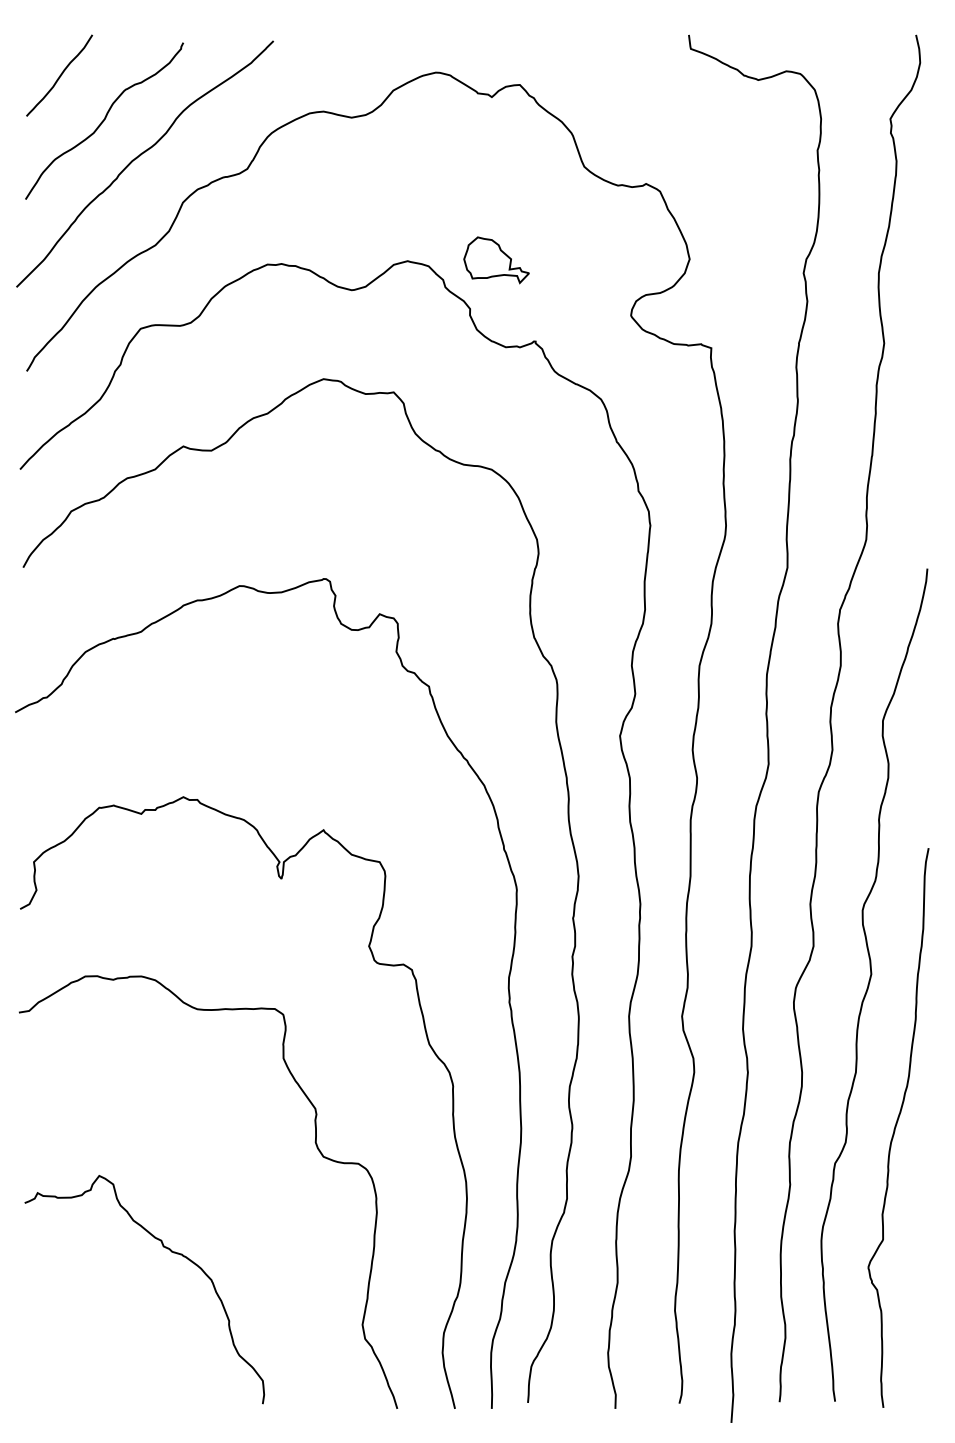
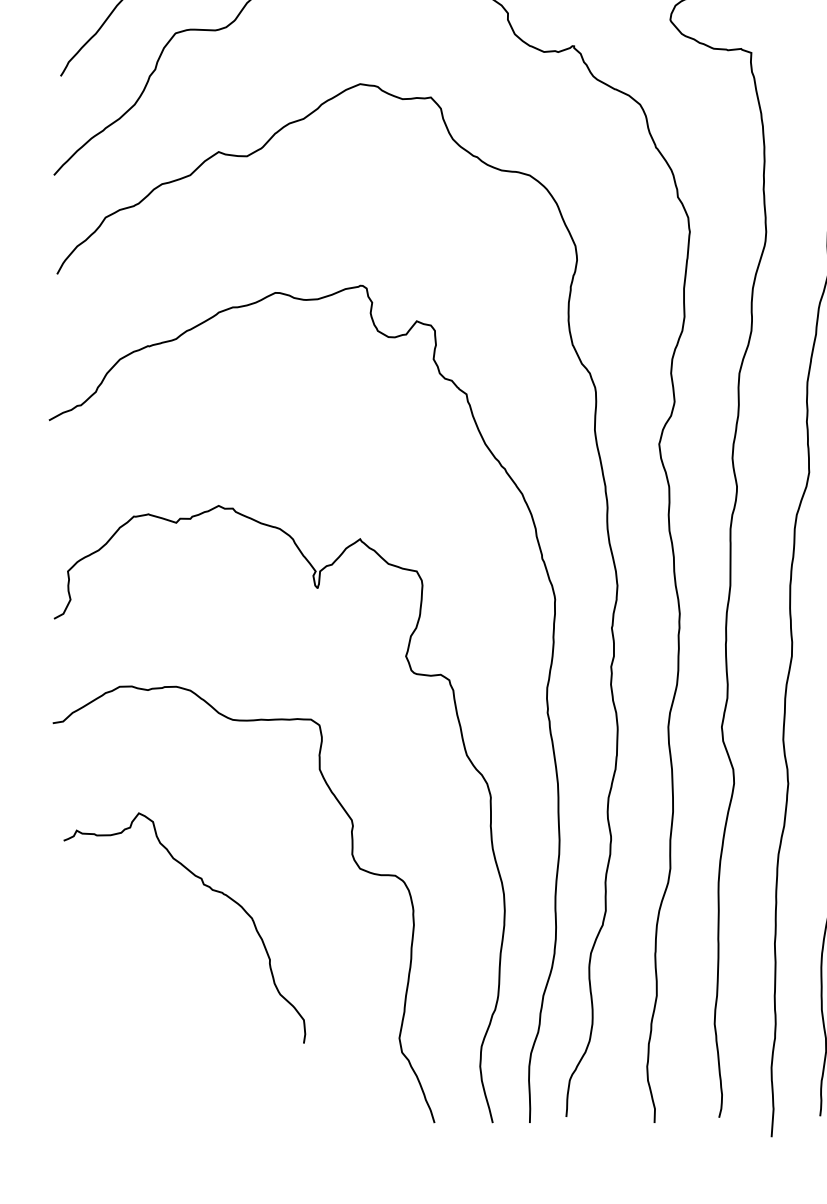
curve: (171, 1252) -> (211, 890), moved

